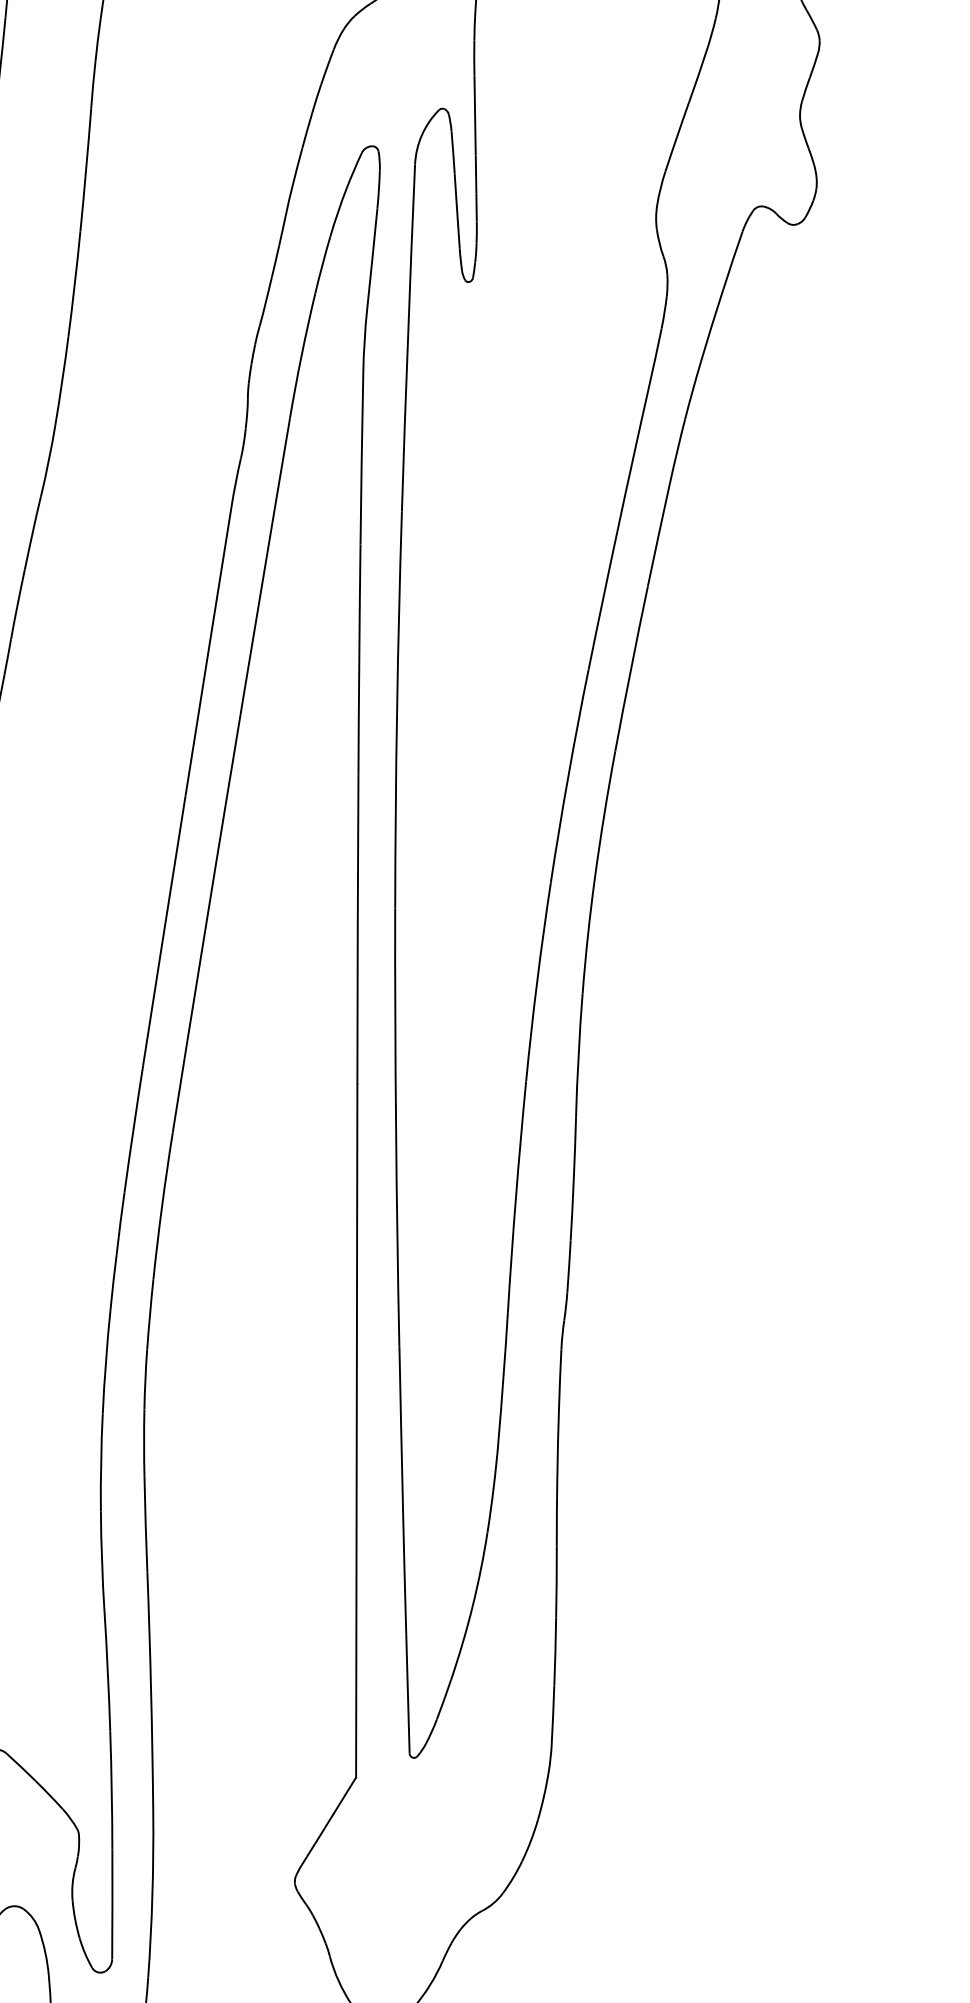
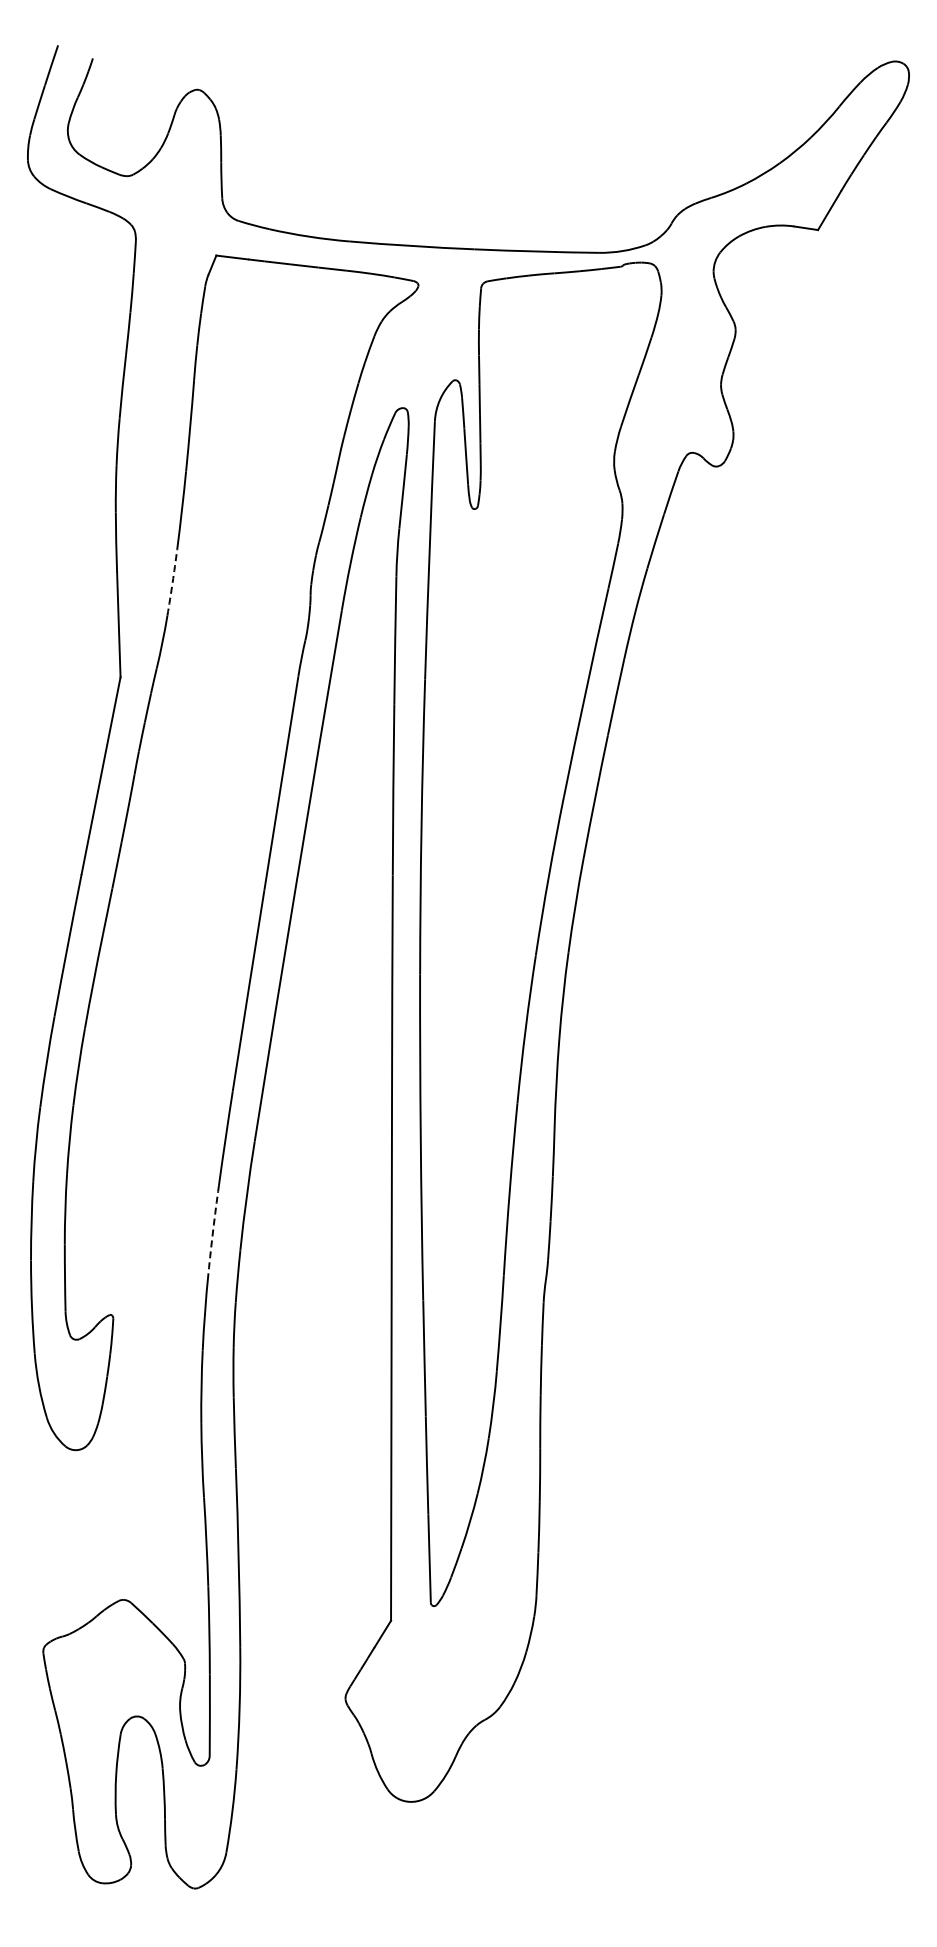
arc: (62, 380) -> (172, 582), solid -> dashed
arc: (117, 1251) -> (213, 1229), solid -> dashed

